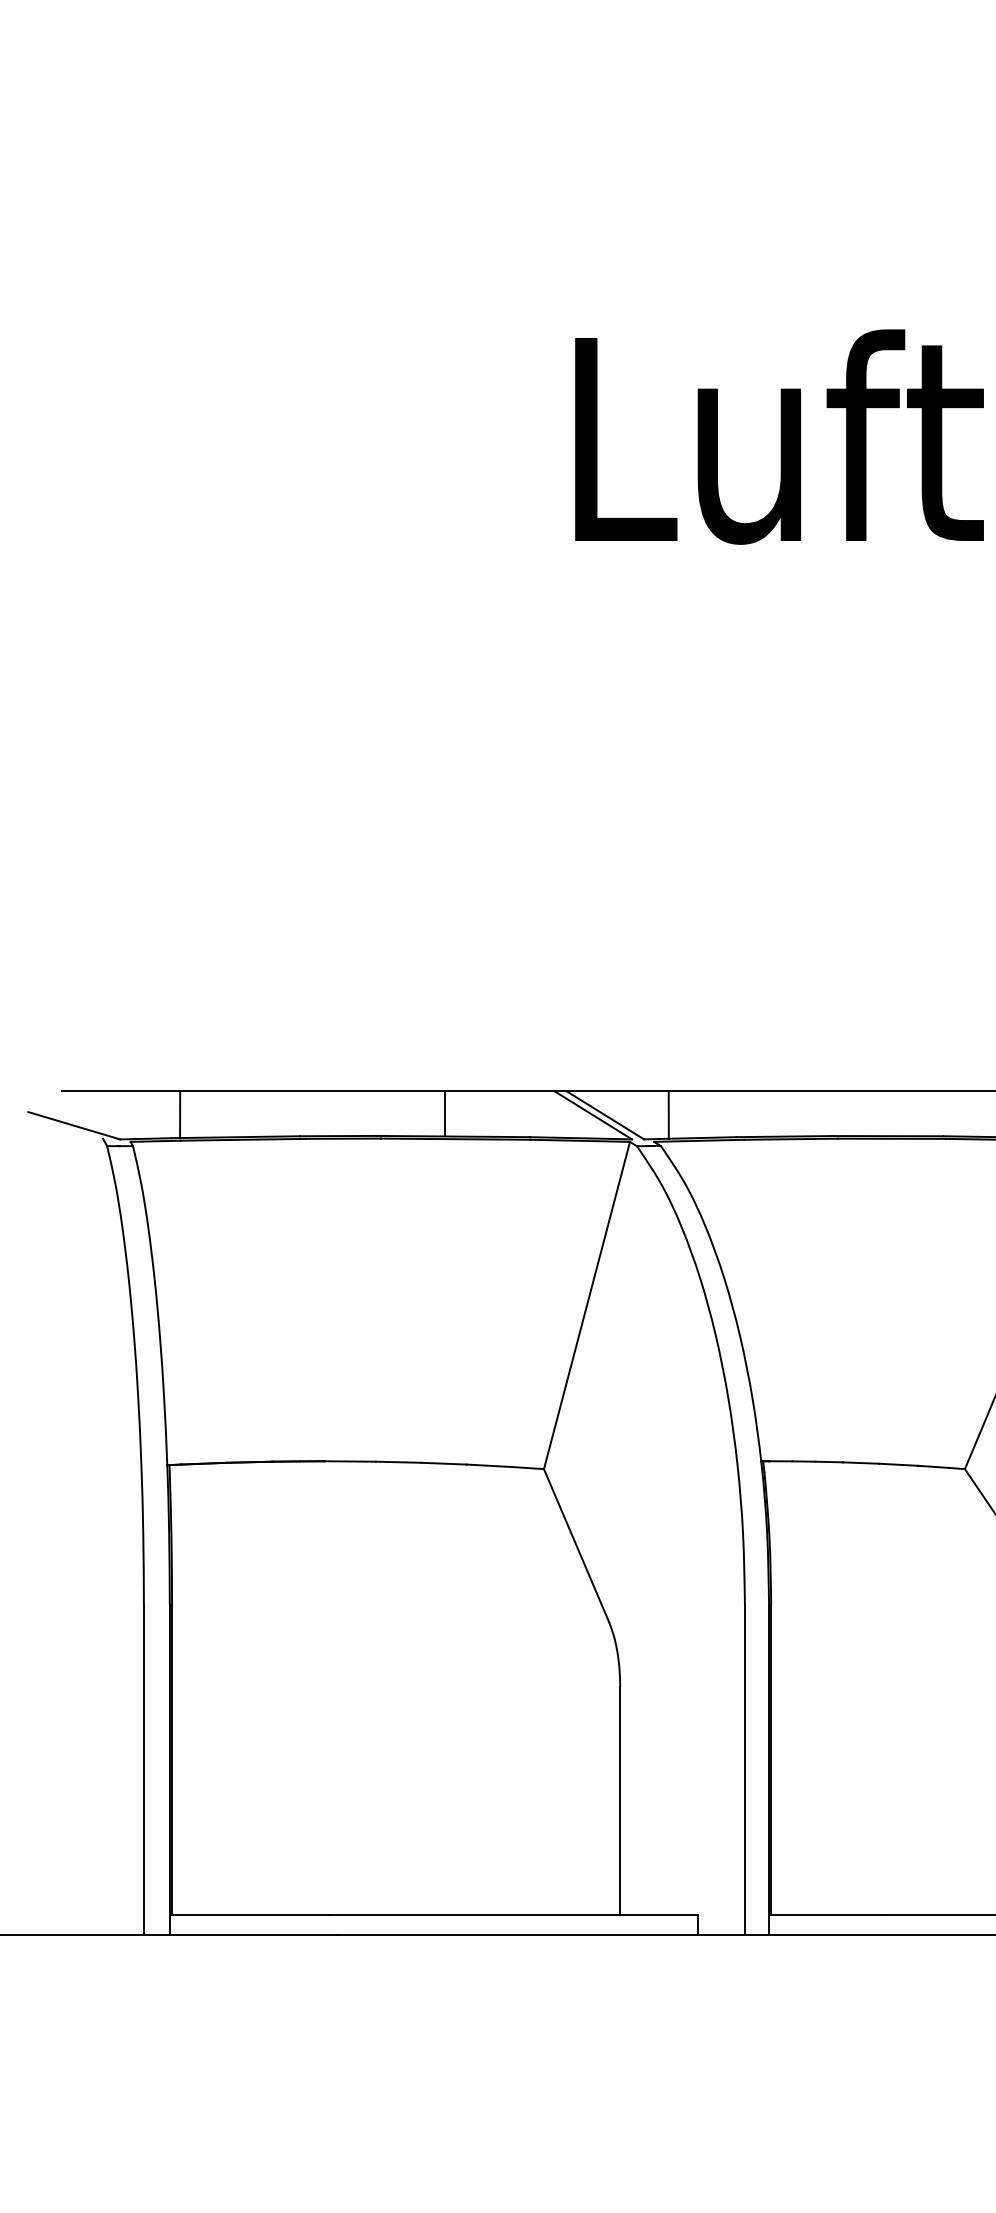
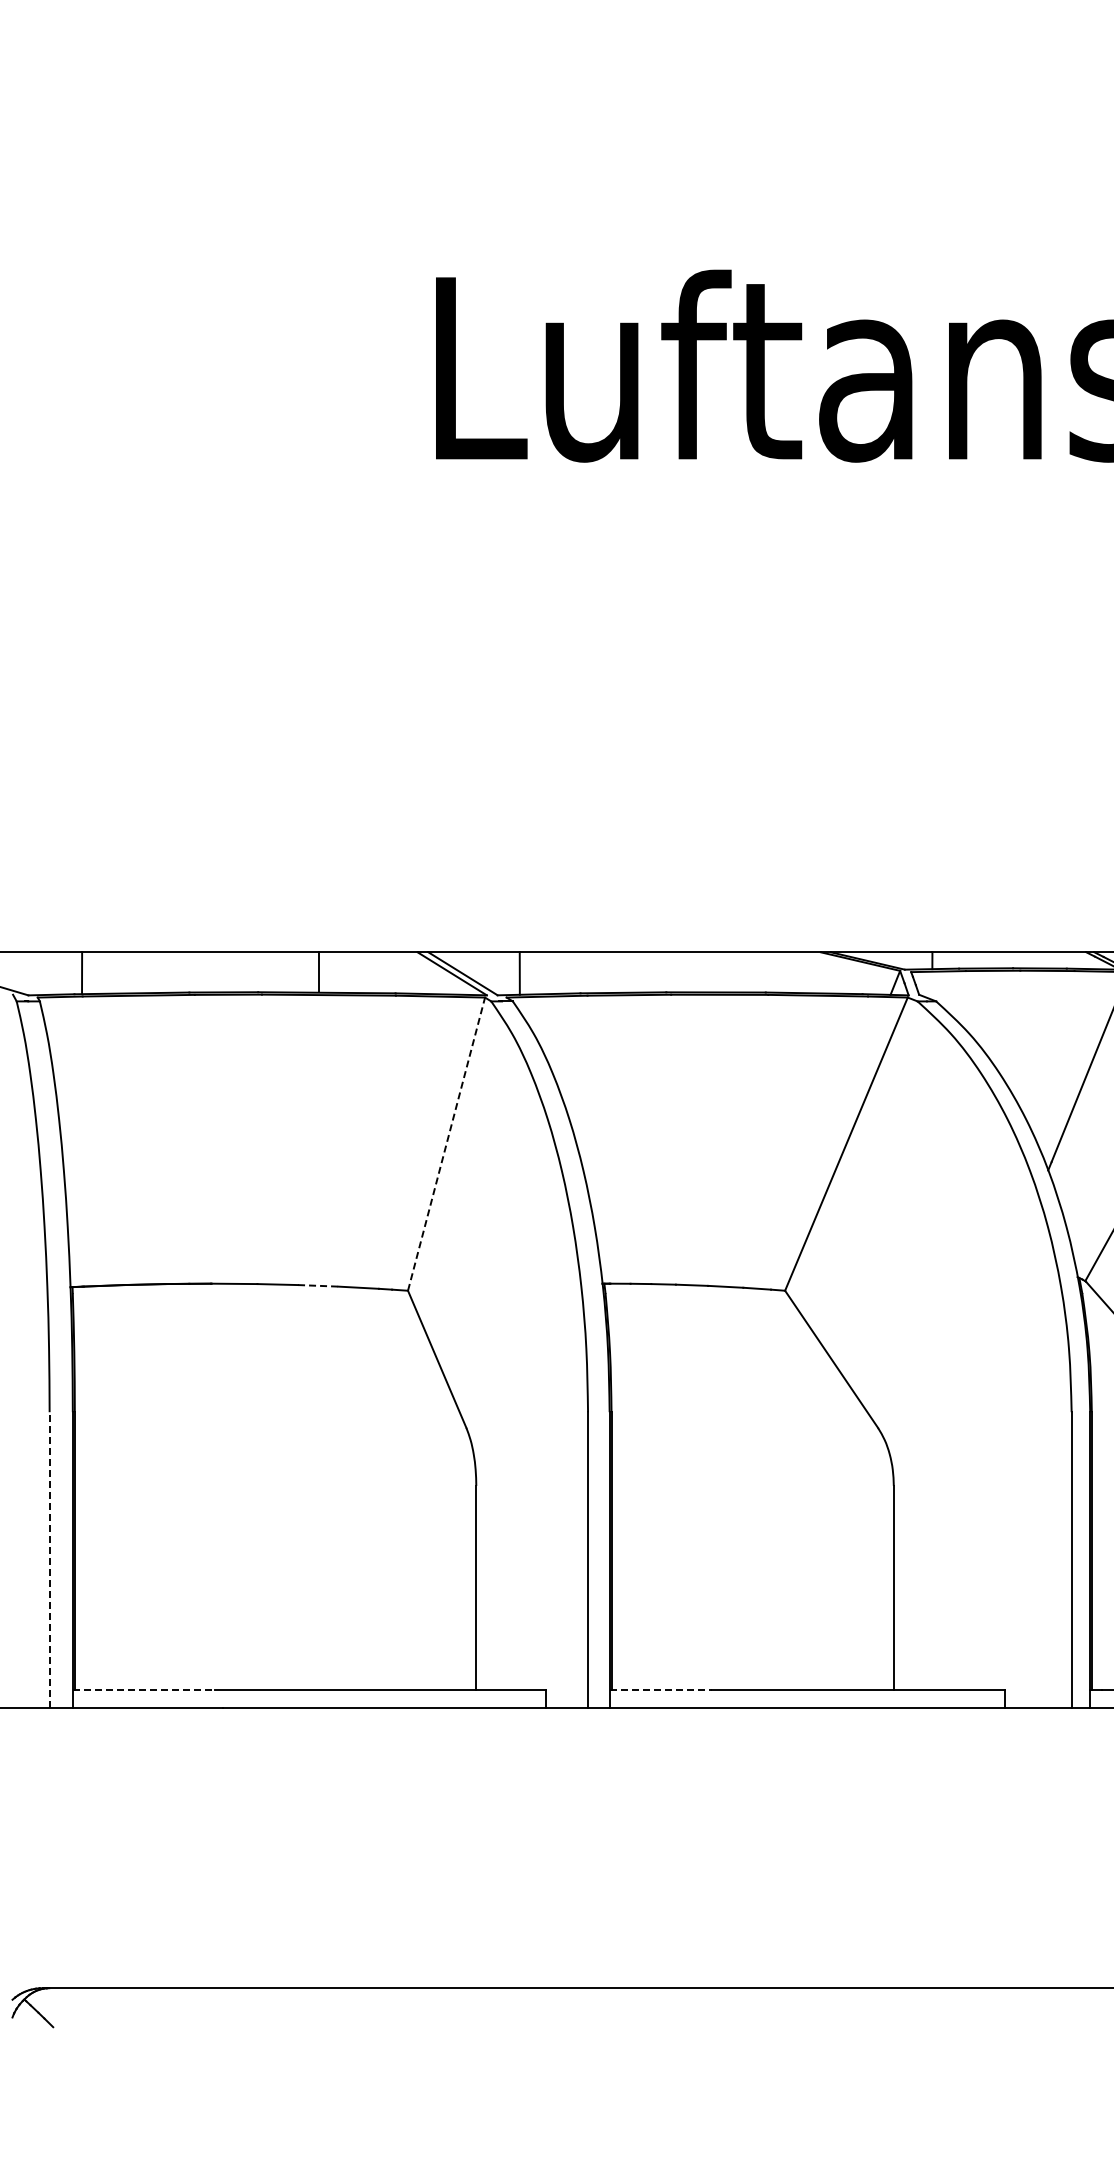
line: (586, 1305) -> (446, 1144), solid -> dashed
line: (444, 1463) -> (318, 1285), solid -> dashed
line: (143, 1769) -> (49, 1559), solid -> dashed
line: (249, 1915) -> (144, 1690), solid -> dashed
line: (826, 1915) -> (661, 1690), solid -> dashed

